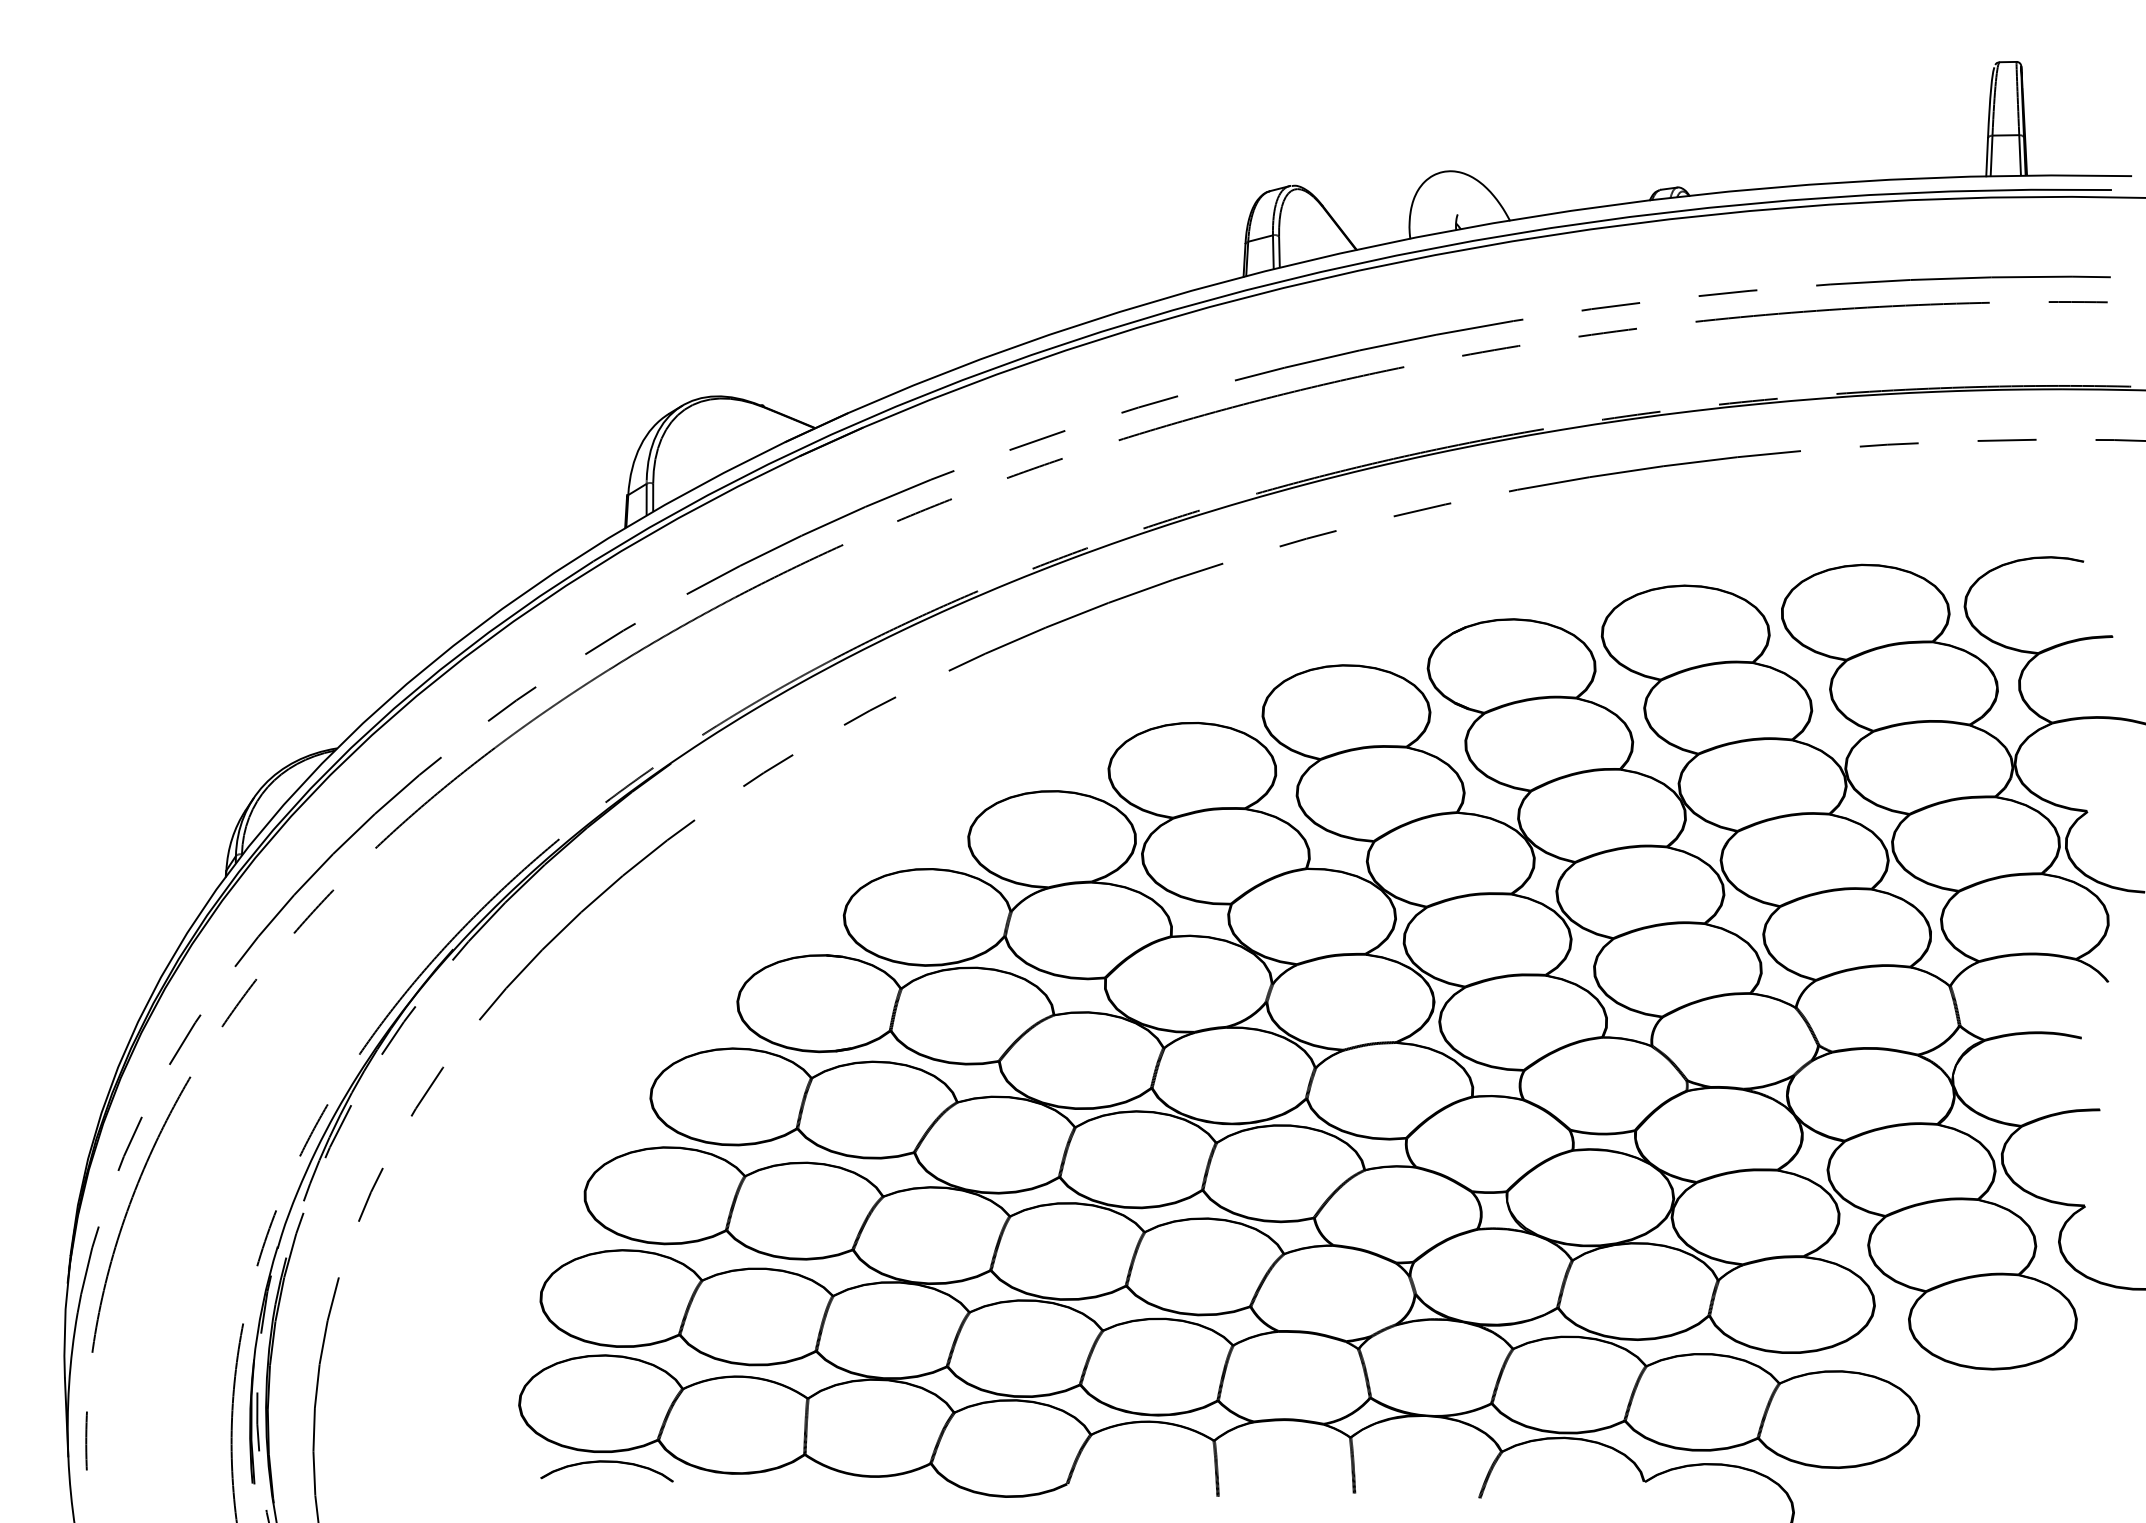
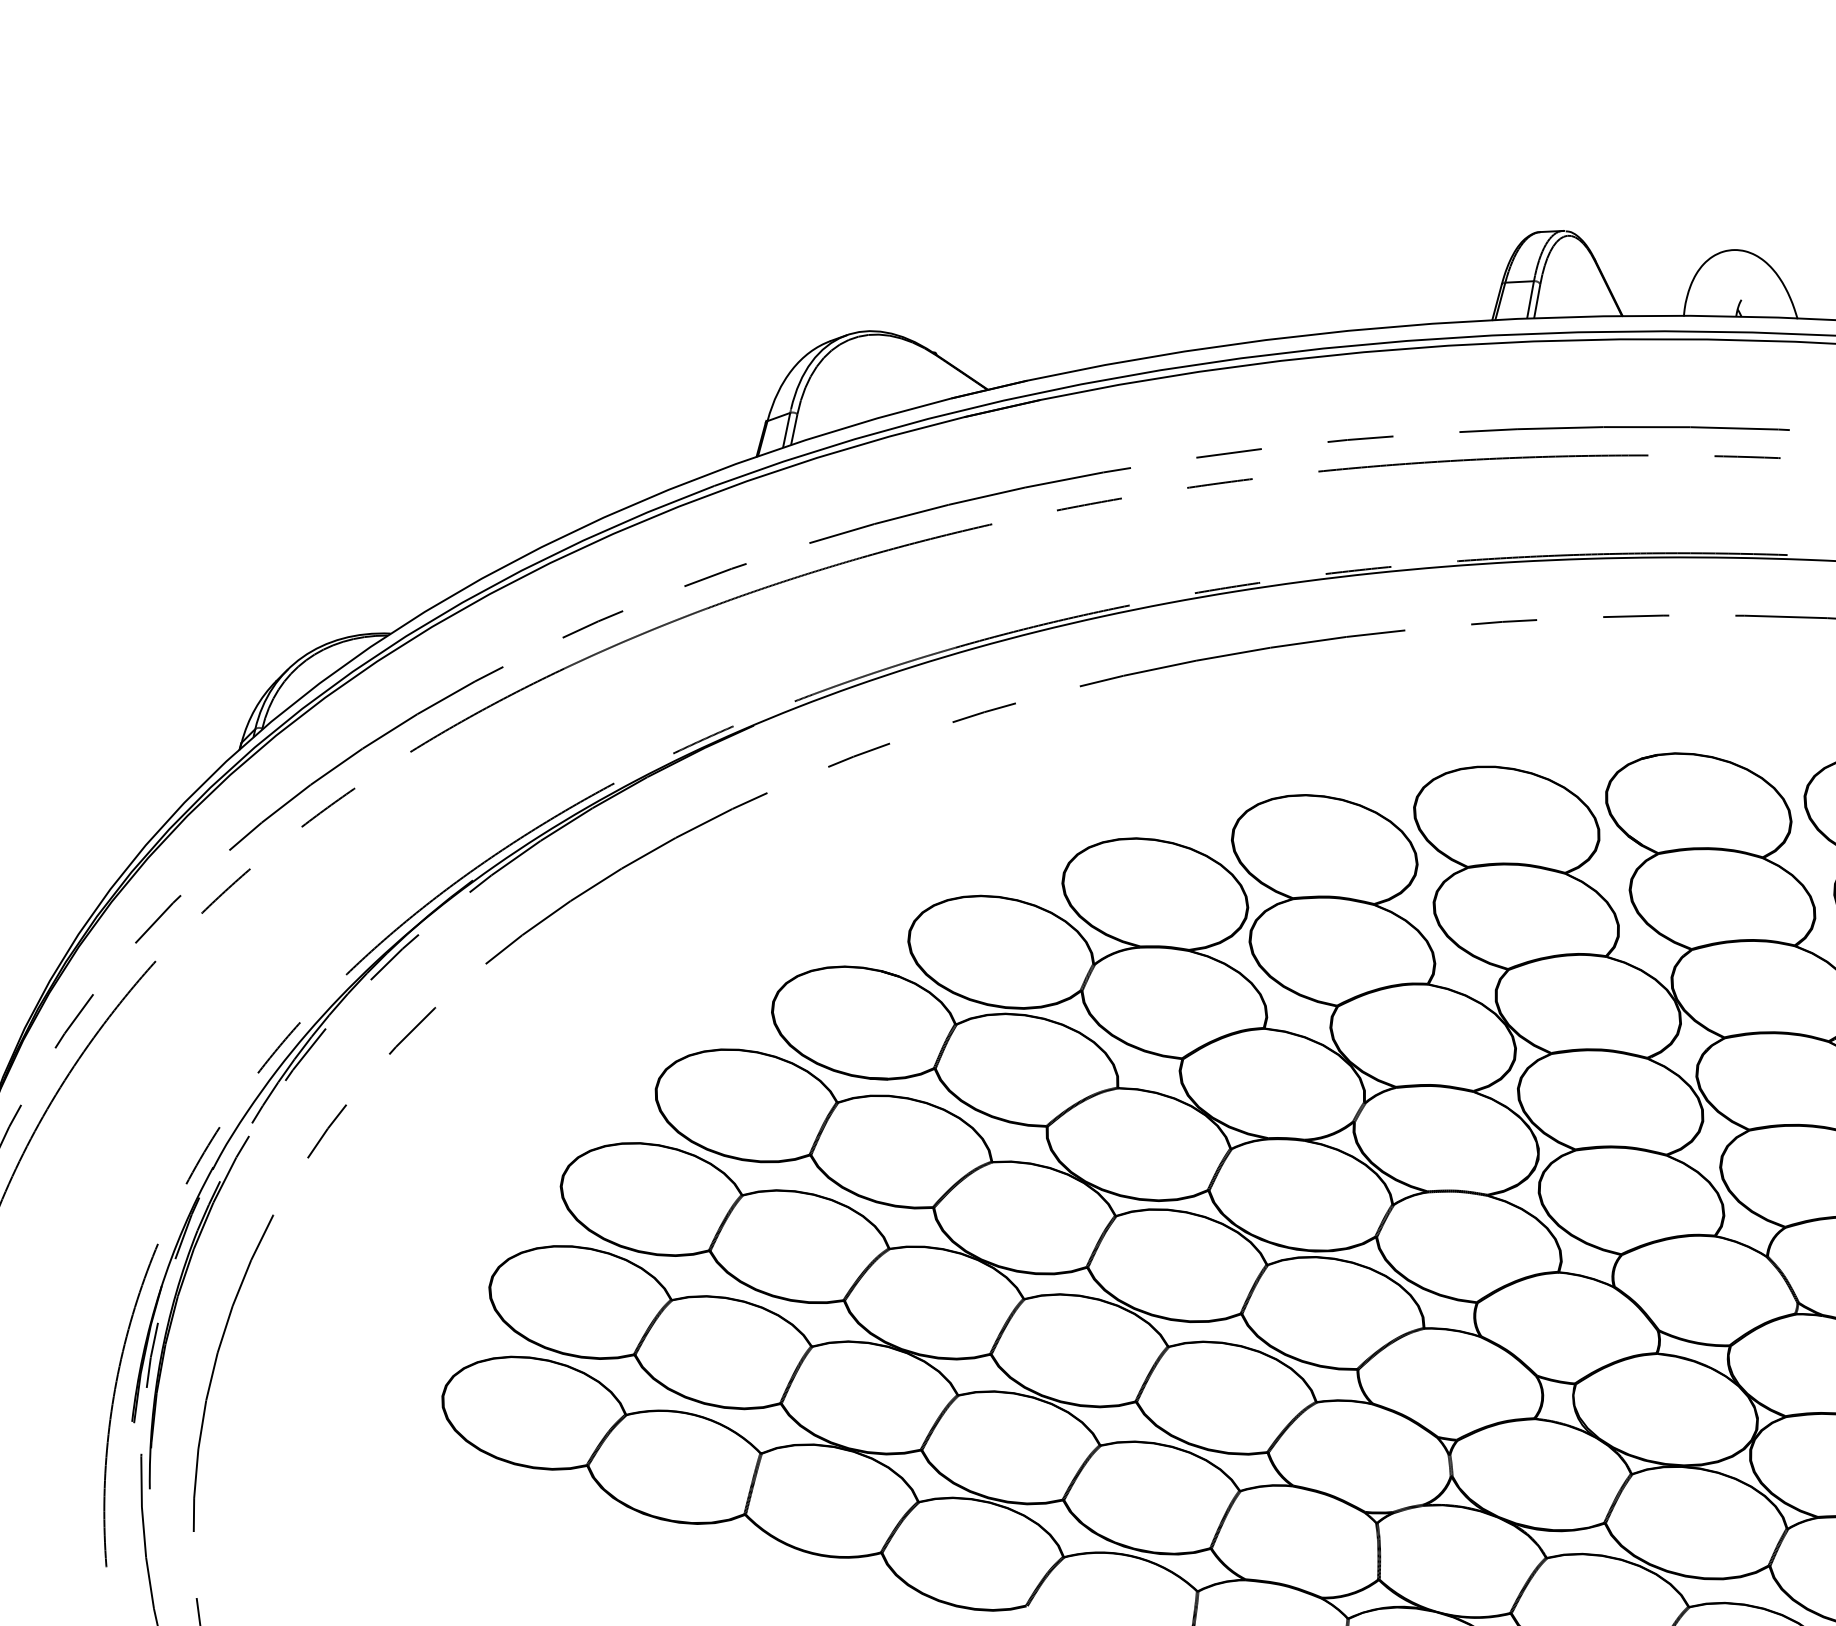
part: (606, 1462) -> (525, 1478), removed

